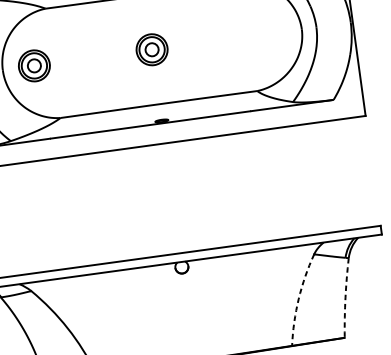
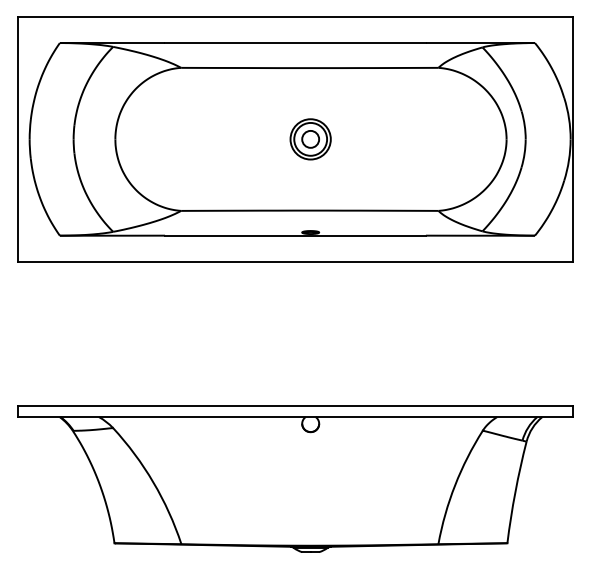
part: (34, 66) -> (156, 139), removed
arc: (345, 298) -> (515, 492), dashed -> solid
arc: (299, 299) -> (455, 485), dashed -> solid

